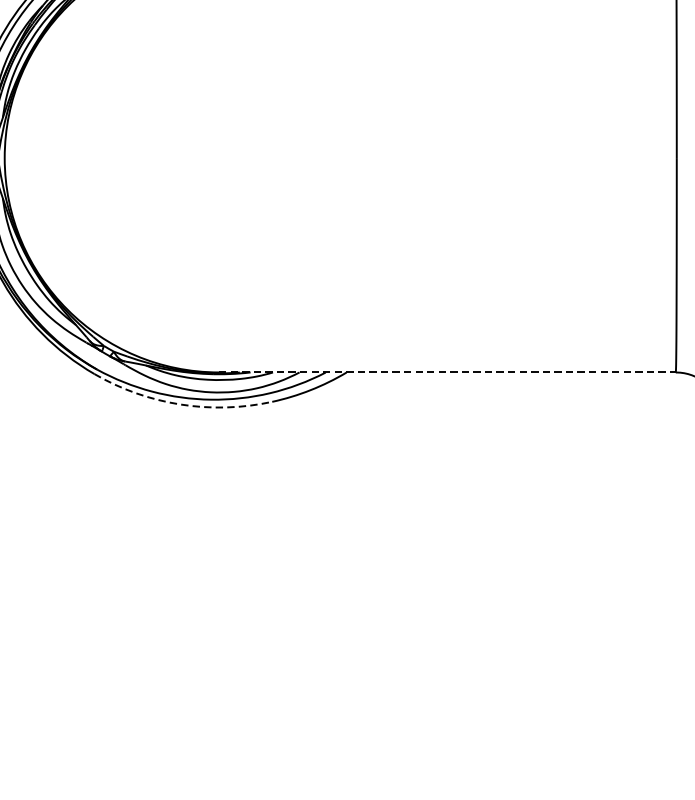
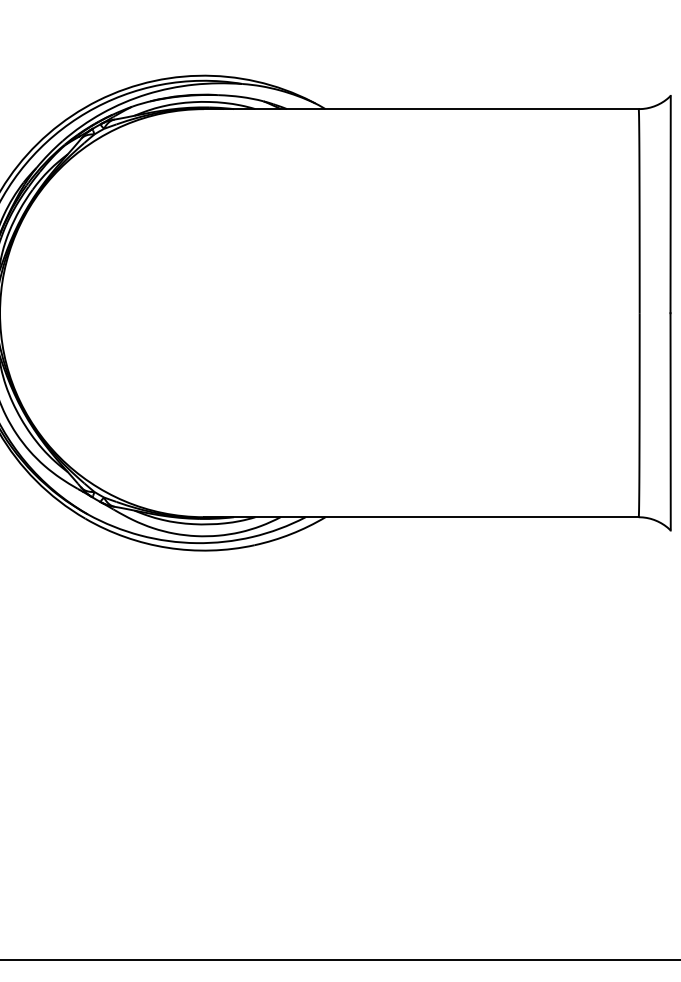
line: (447, 372) -> (421, 517), dashed -> solid
arc: (180, 404) -> (167, 547), dashed -> solid

